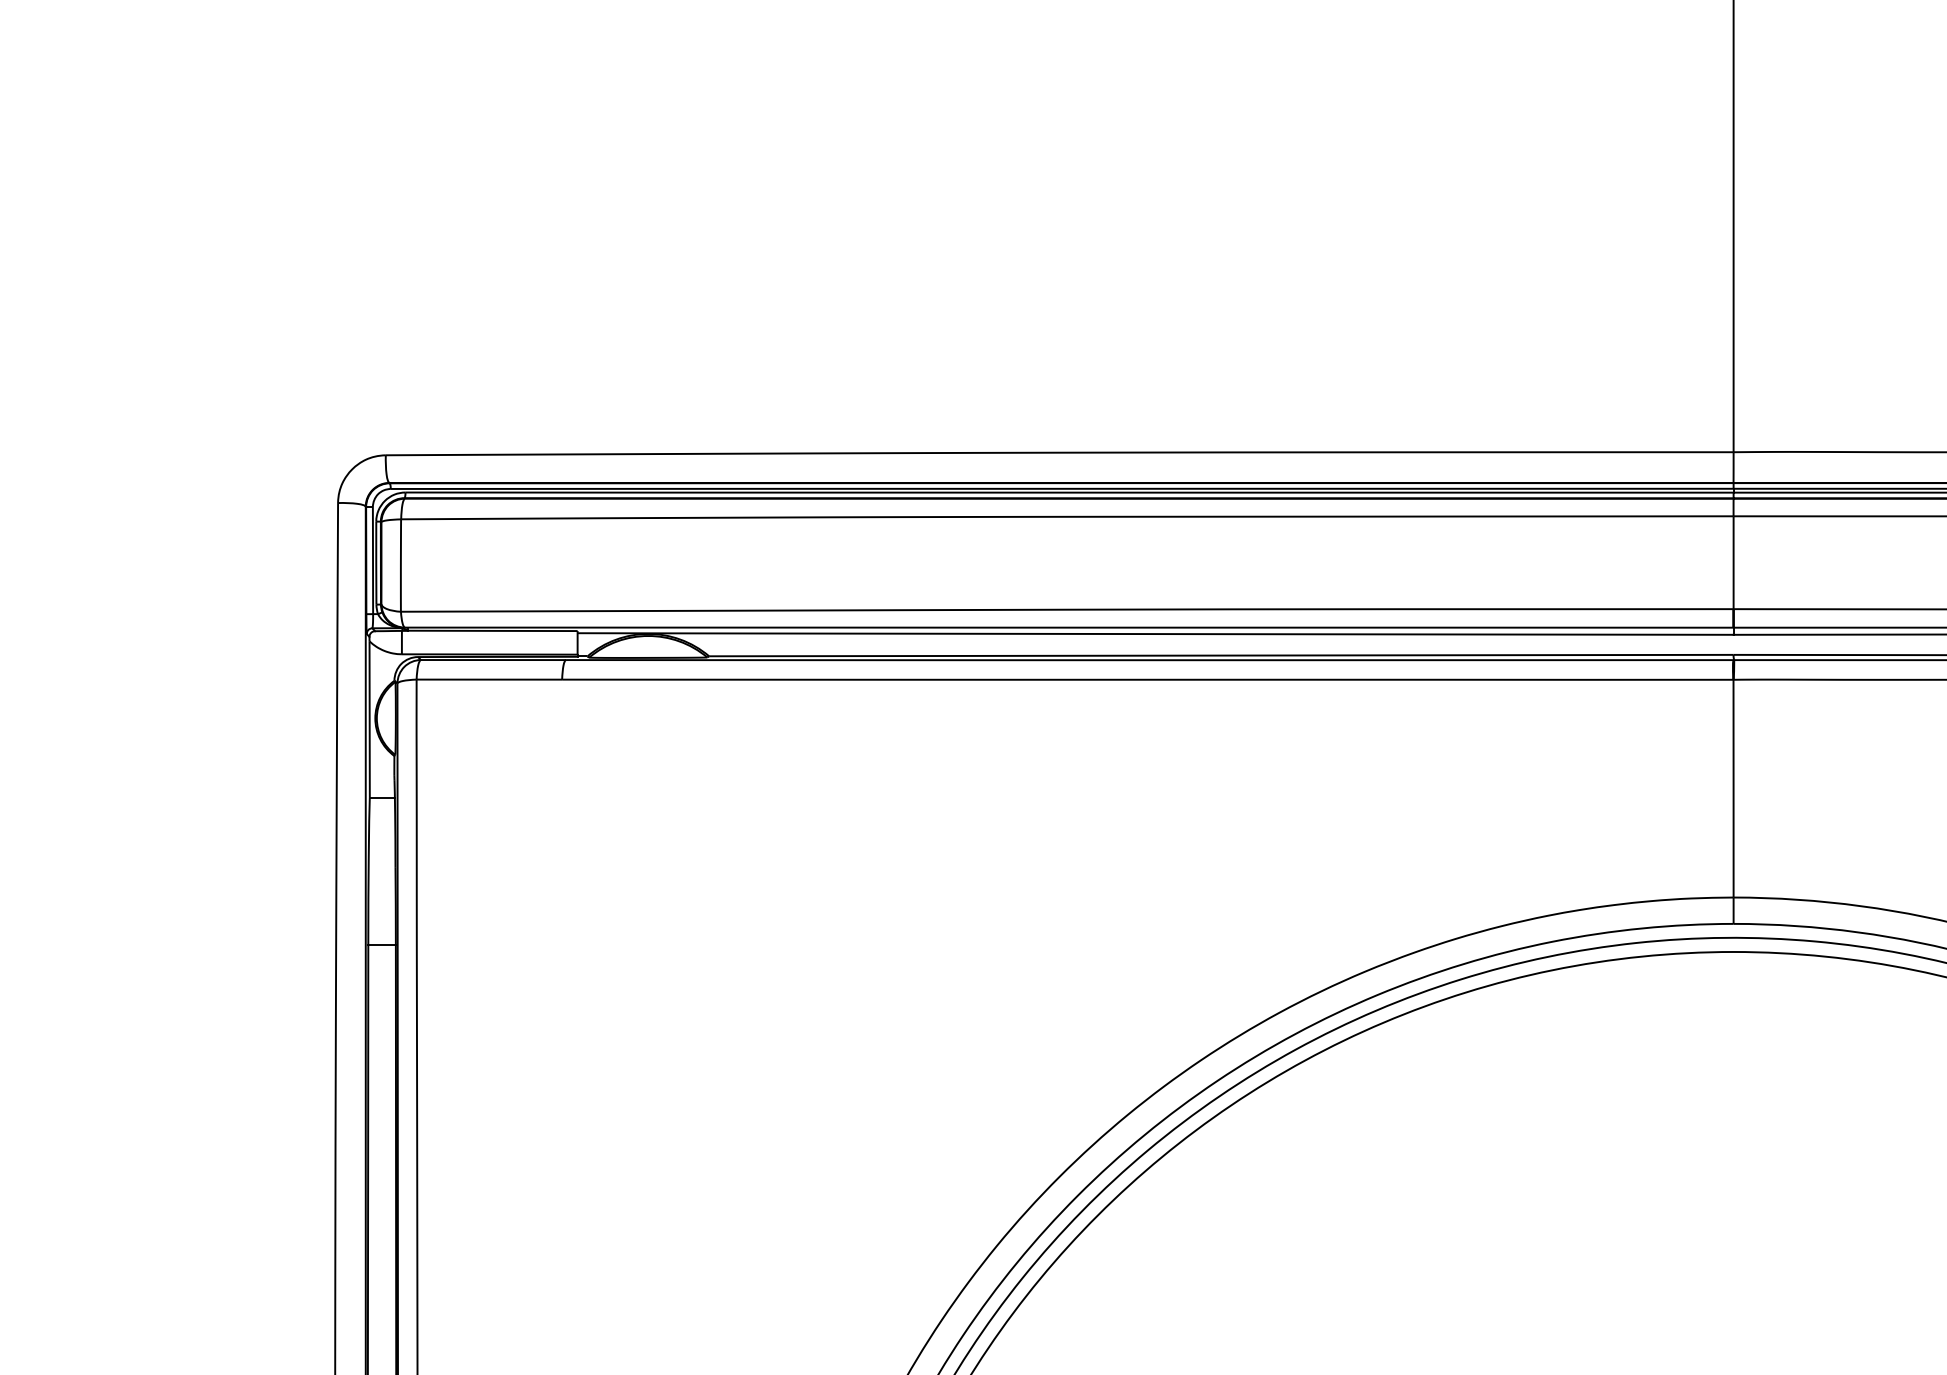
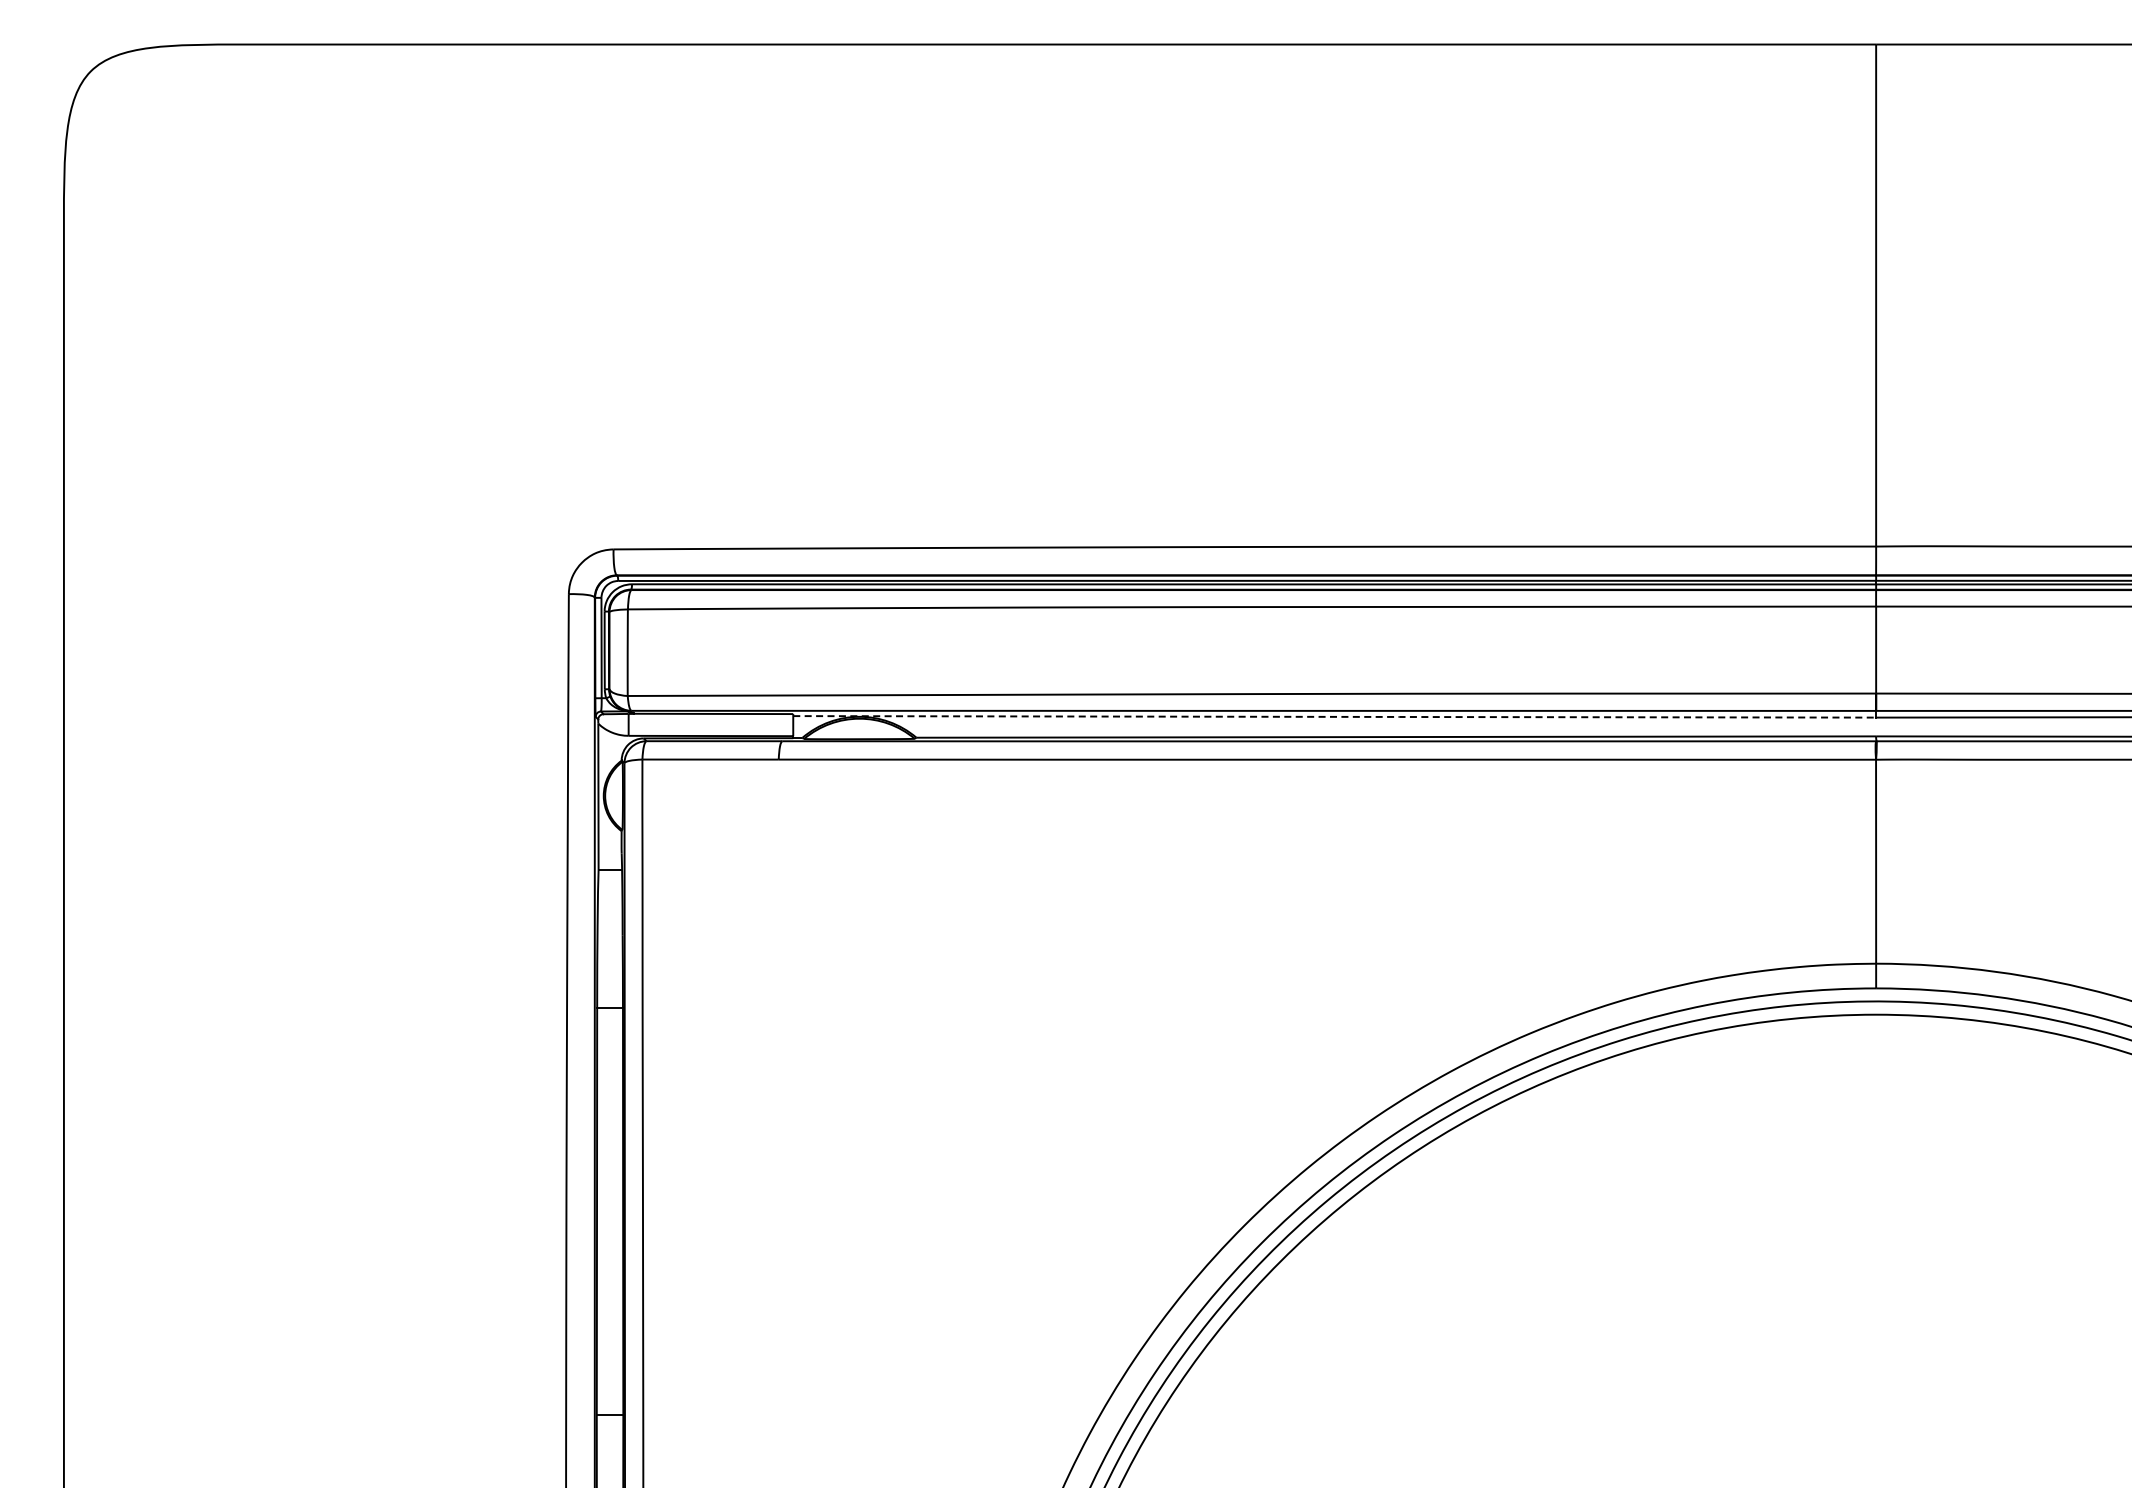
line: (1156, 633) -> (1335, 716), solid -> dashed

